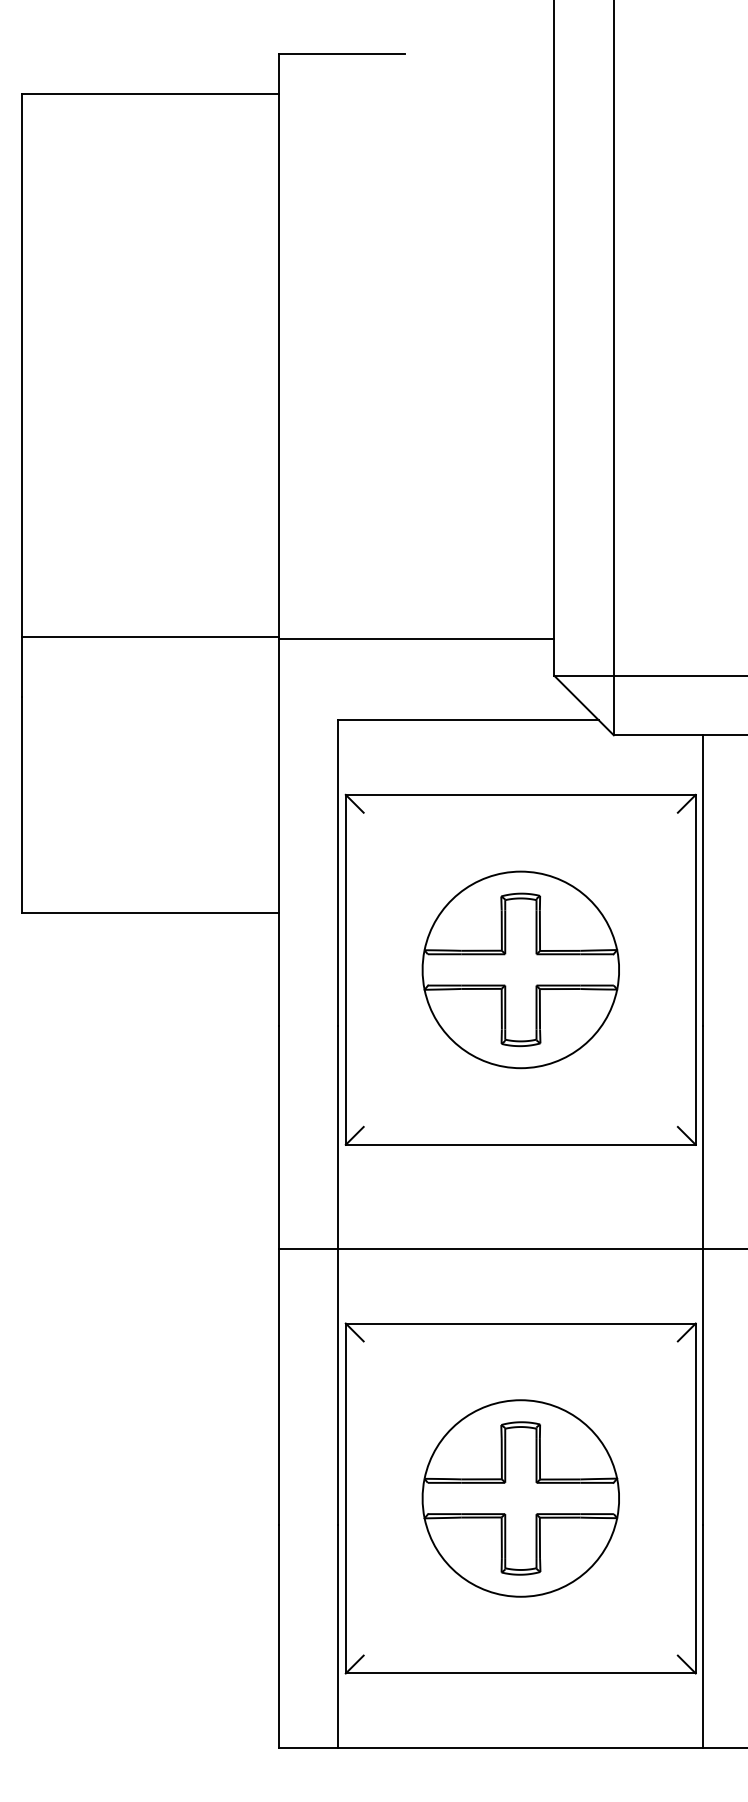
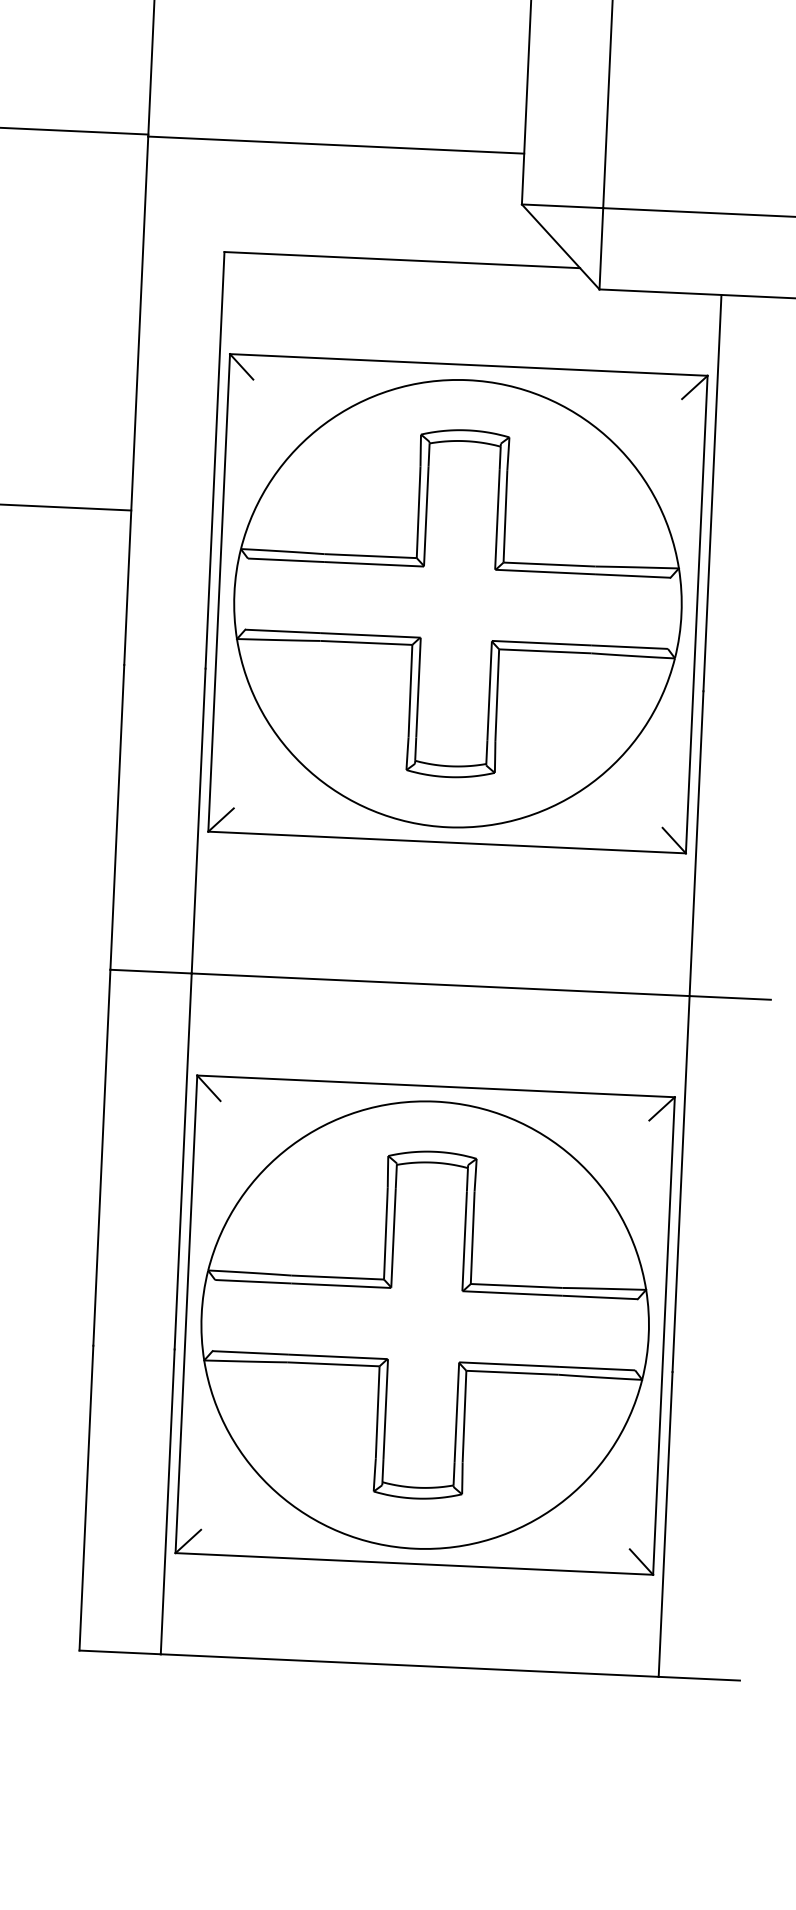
part: (520, 969) -> (457, 603), size x1.67
part: (520, 1498) -> (424, 1325), size x1.67

